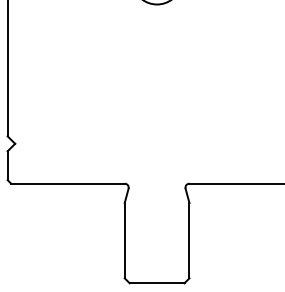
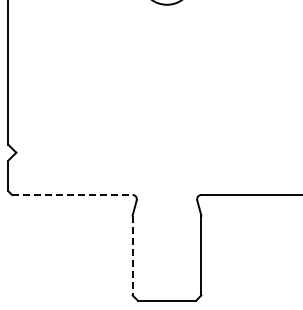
line: (68, 183) -> (72, 194), solid -> dashed
line: (124, 240) -> (132, 255), solid -> dashed

